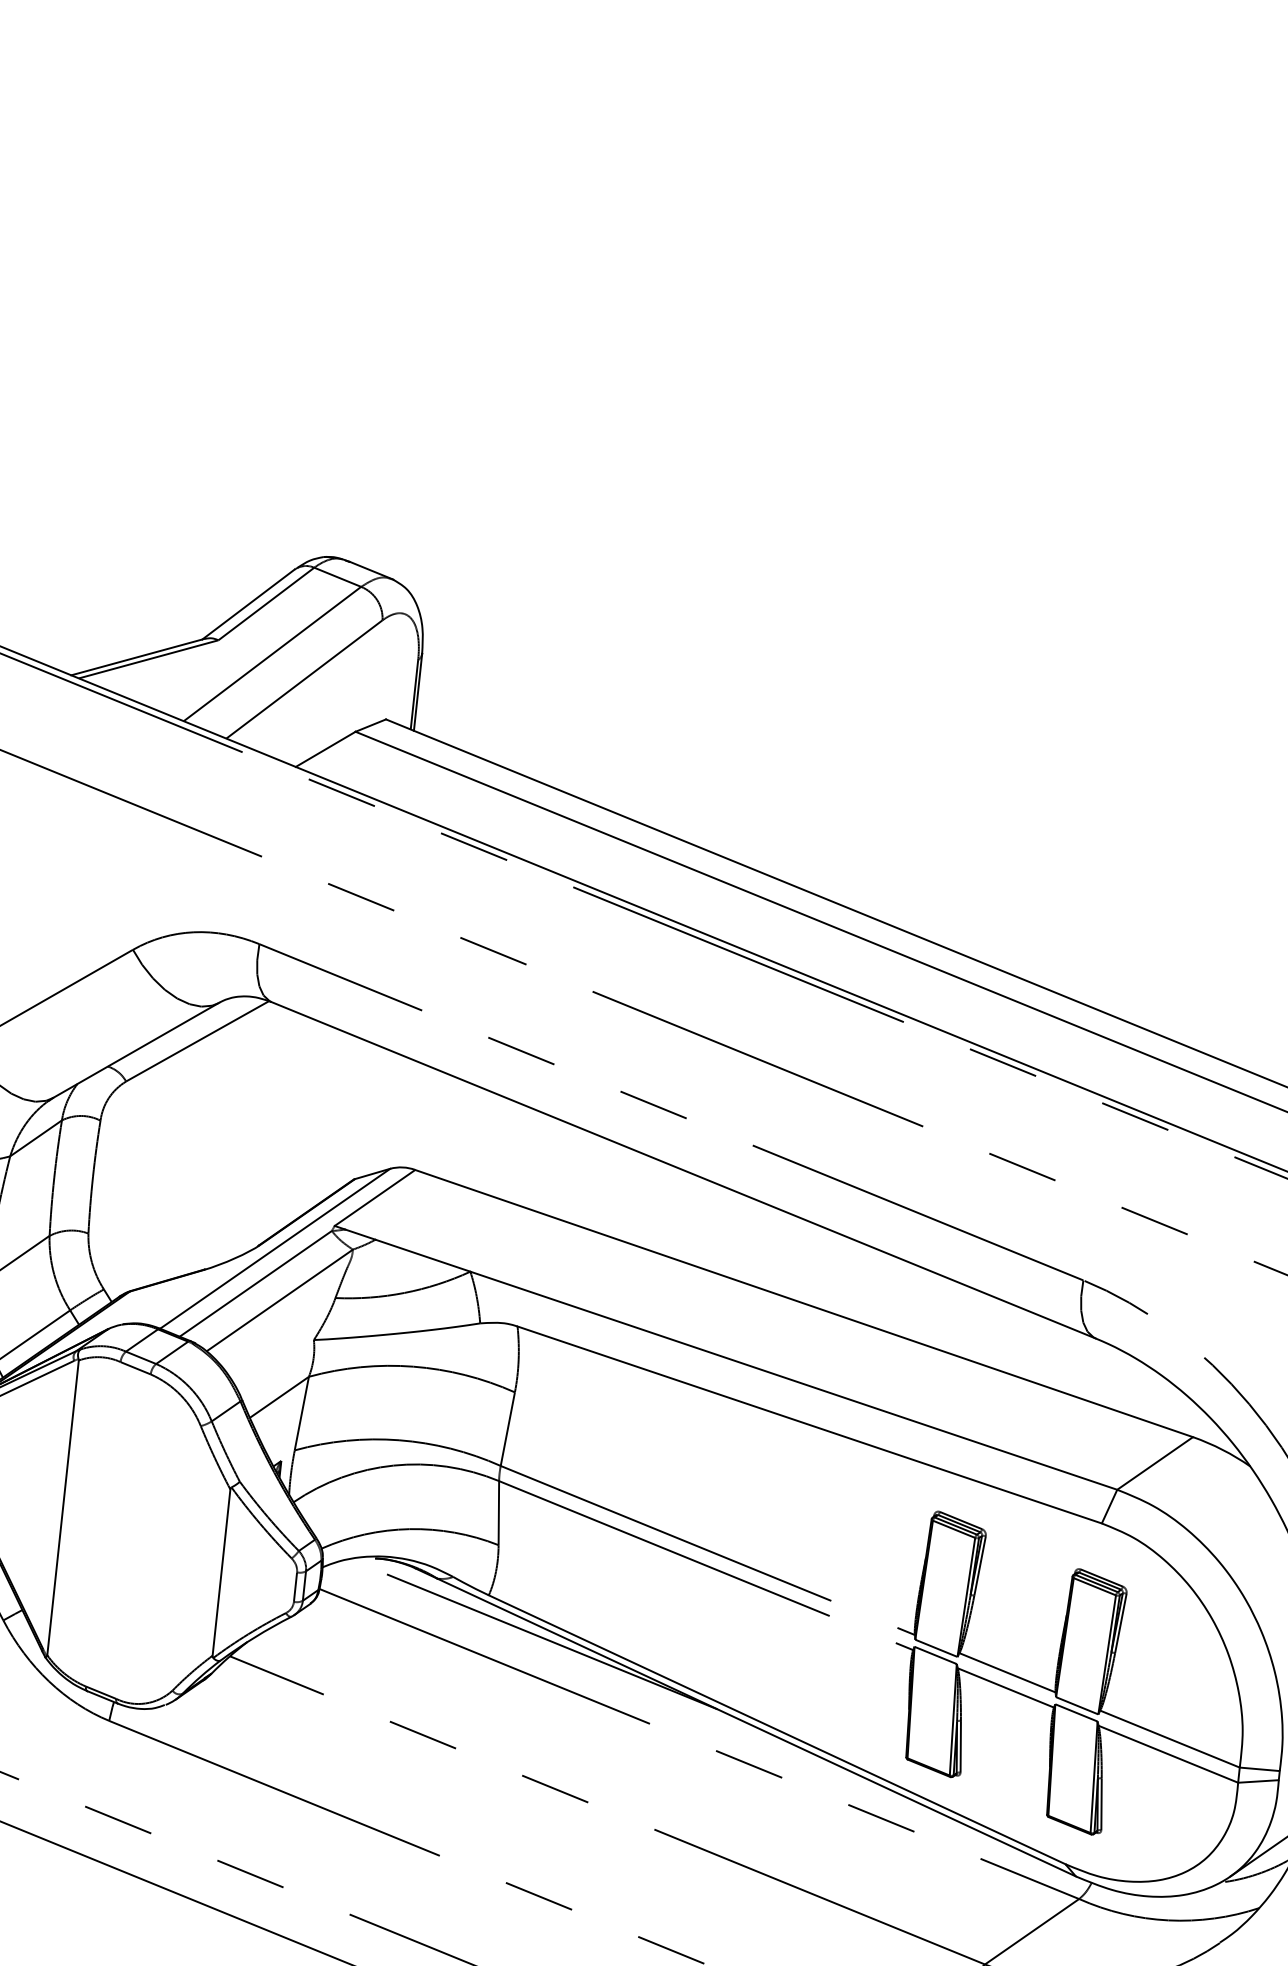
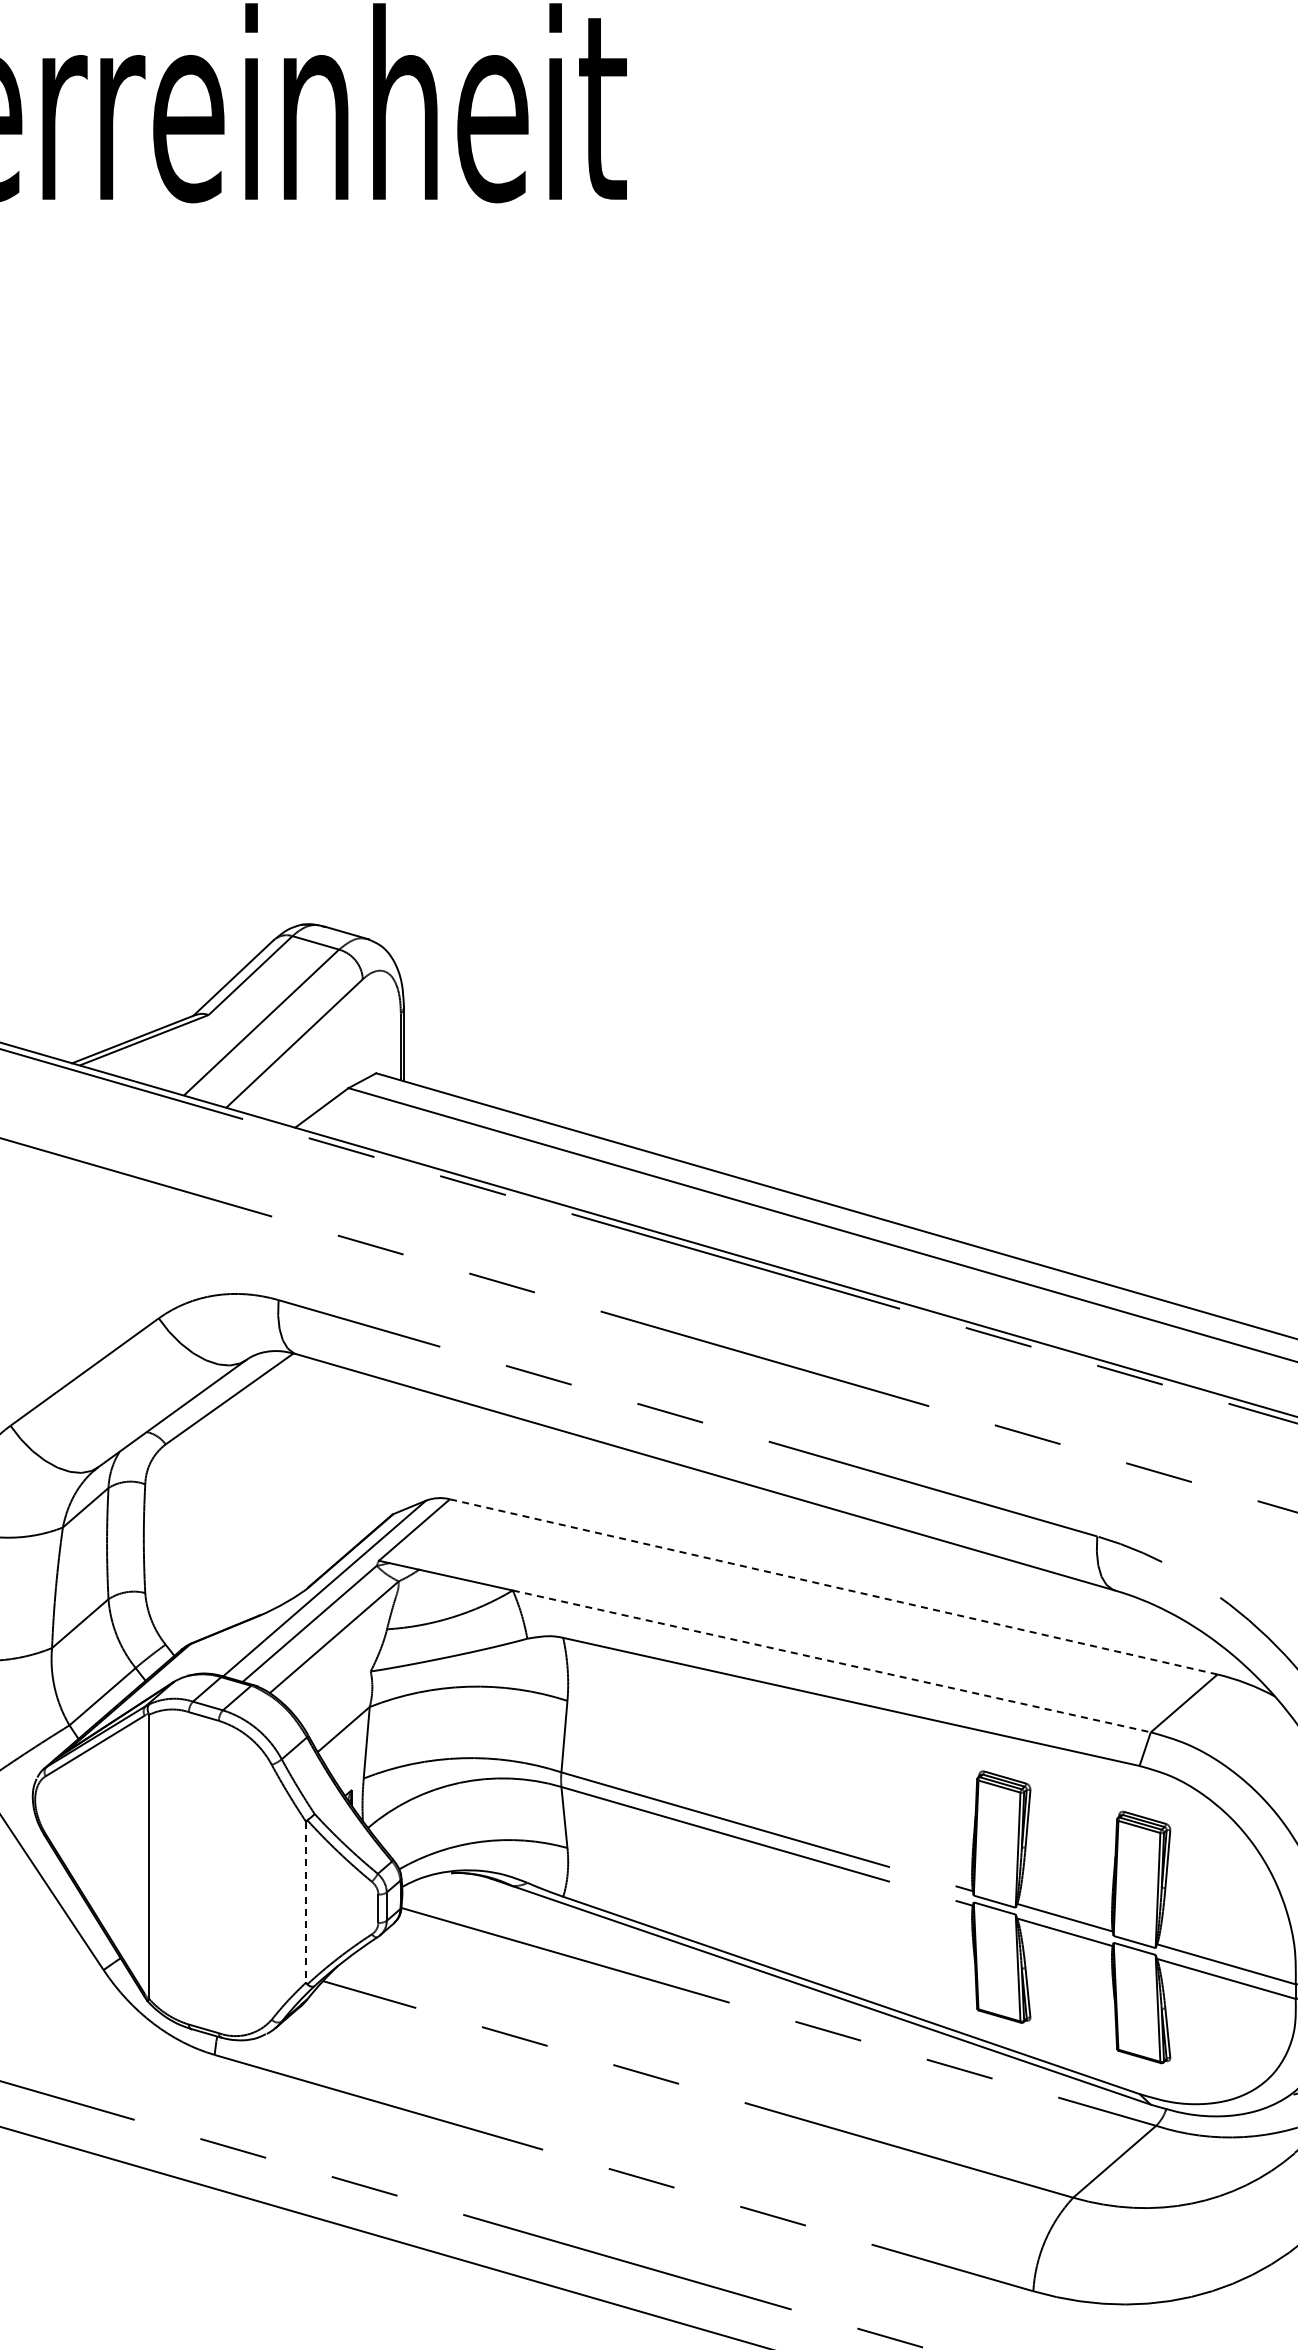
line: (803, 1303) -> (833, 1586), solid -> dashed
line: (793, 1380) -> (831, 1661), solid -> dashed
line: (221, 1572) -> (306, 1902), solid -> dashed
line: (534, 1634) -> (610, 1929), removed

